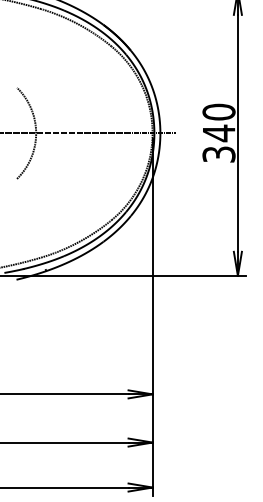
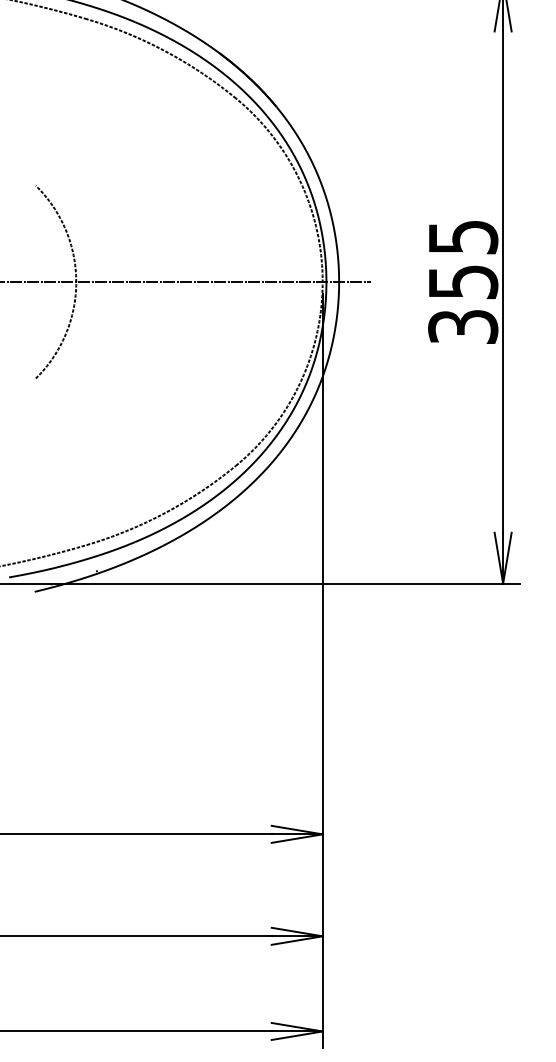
text: (218, 122) -> (462, 259), 340 -> 355

